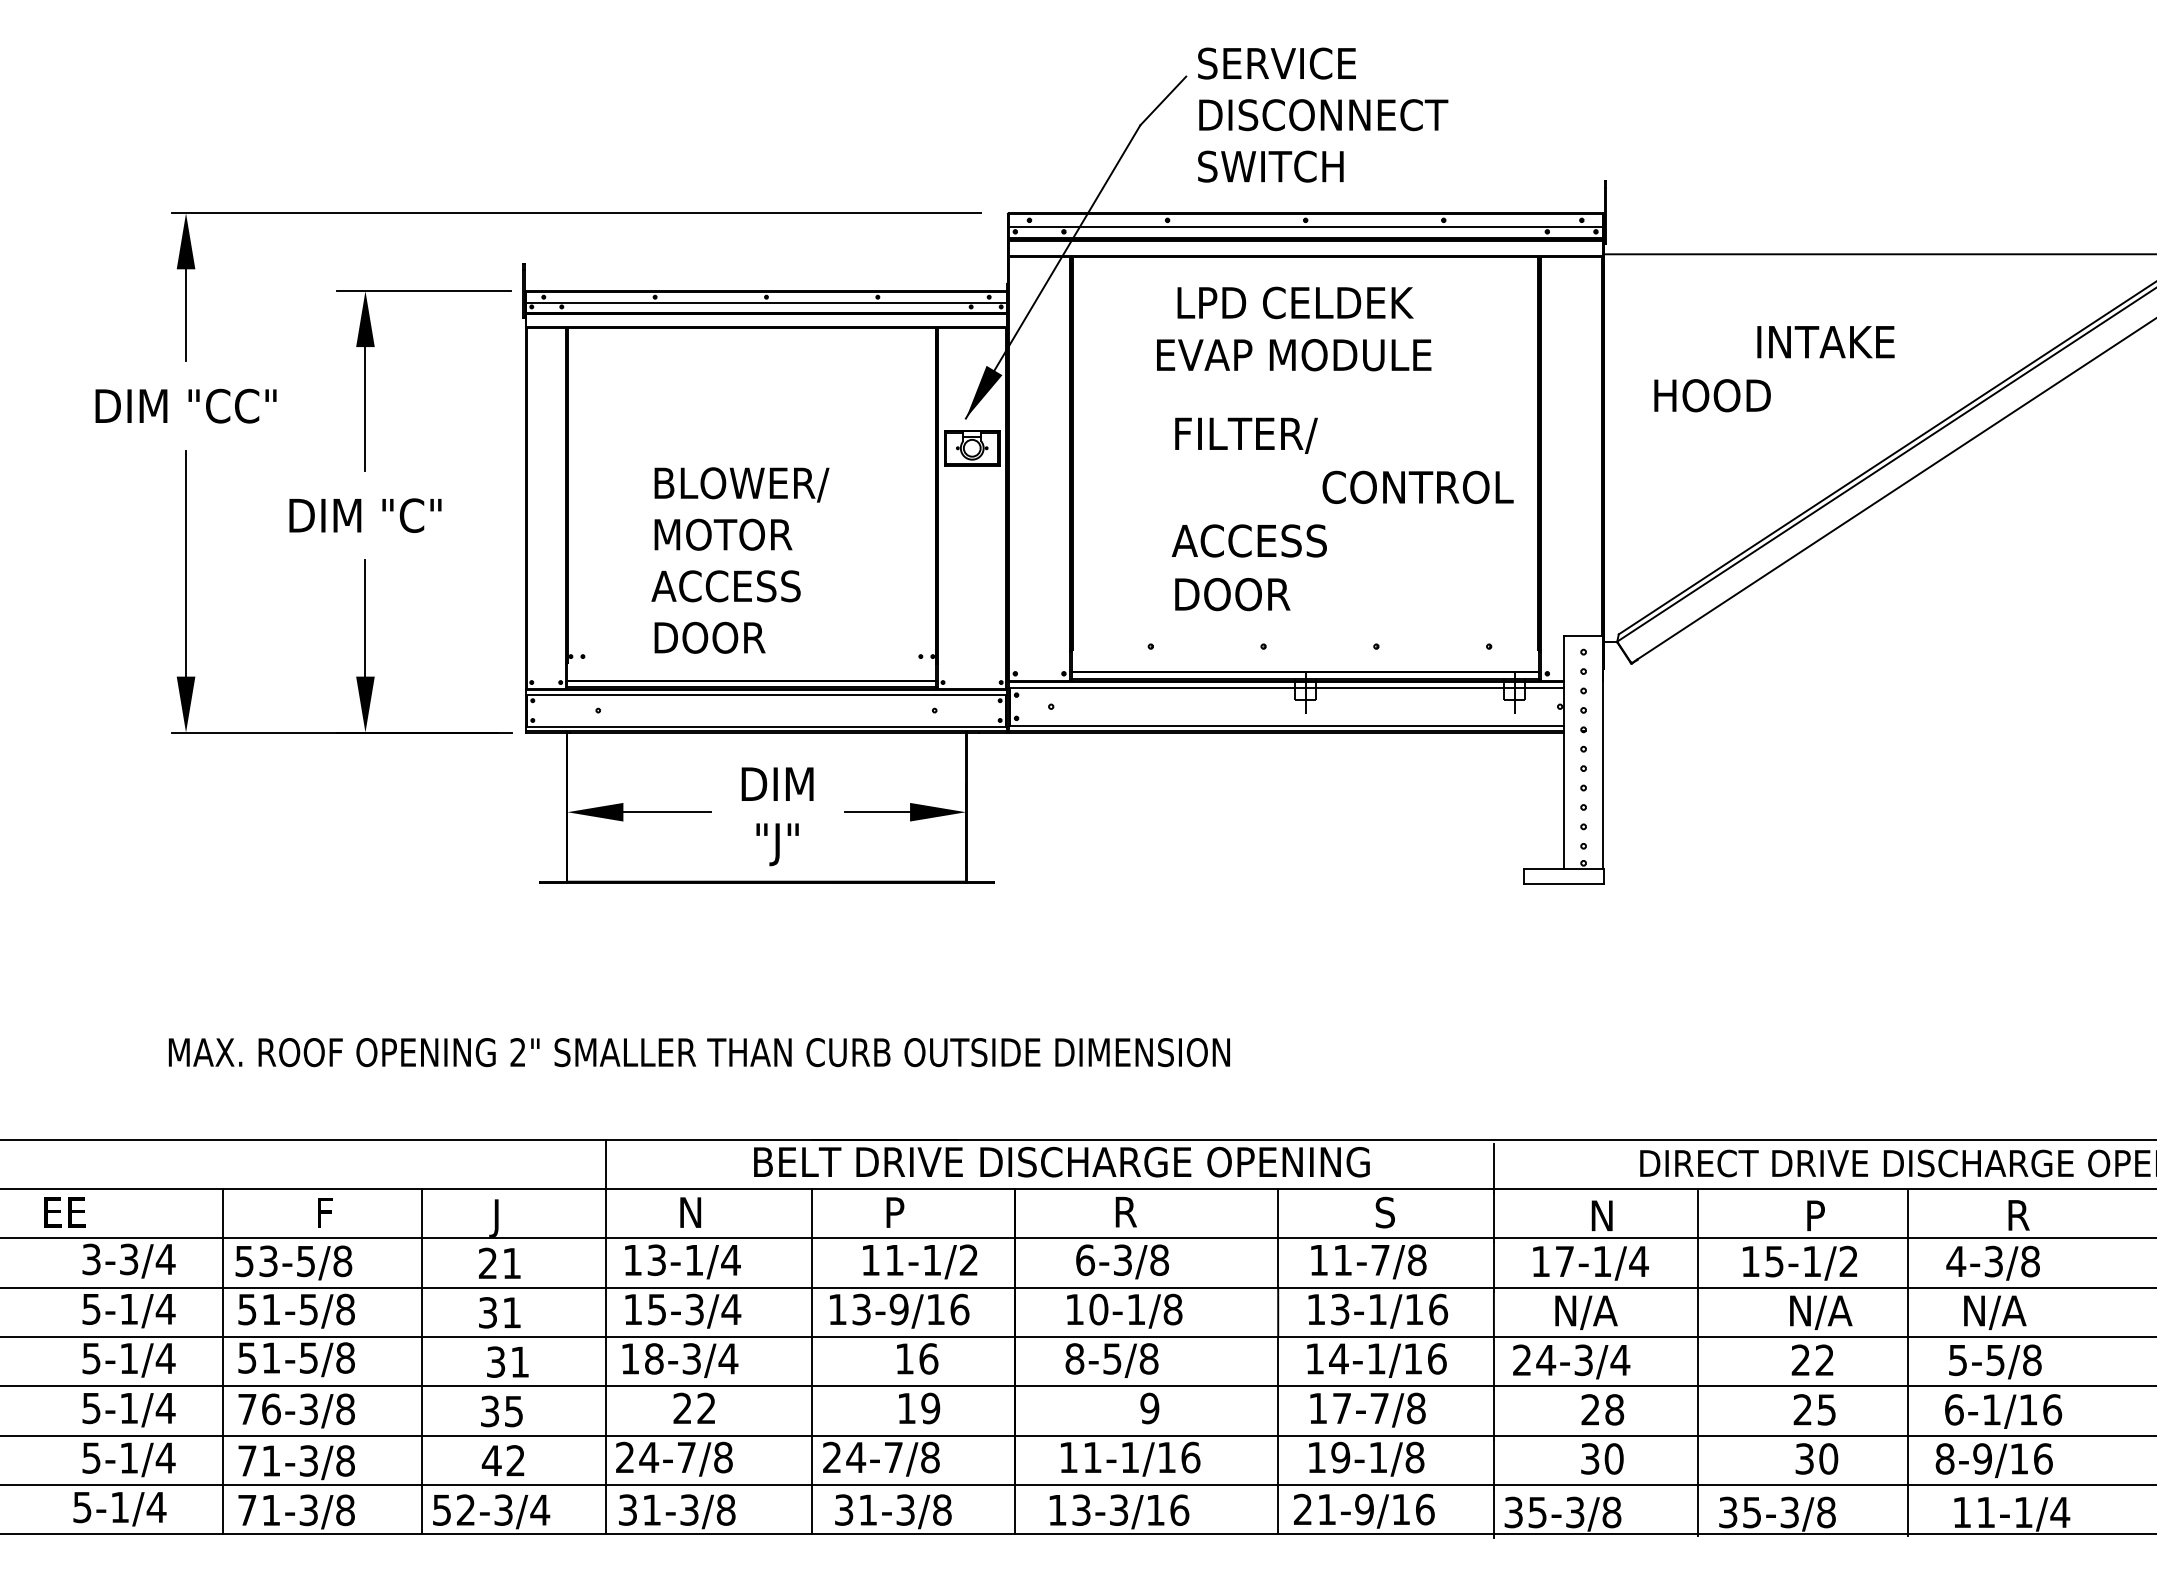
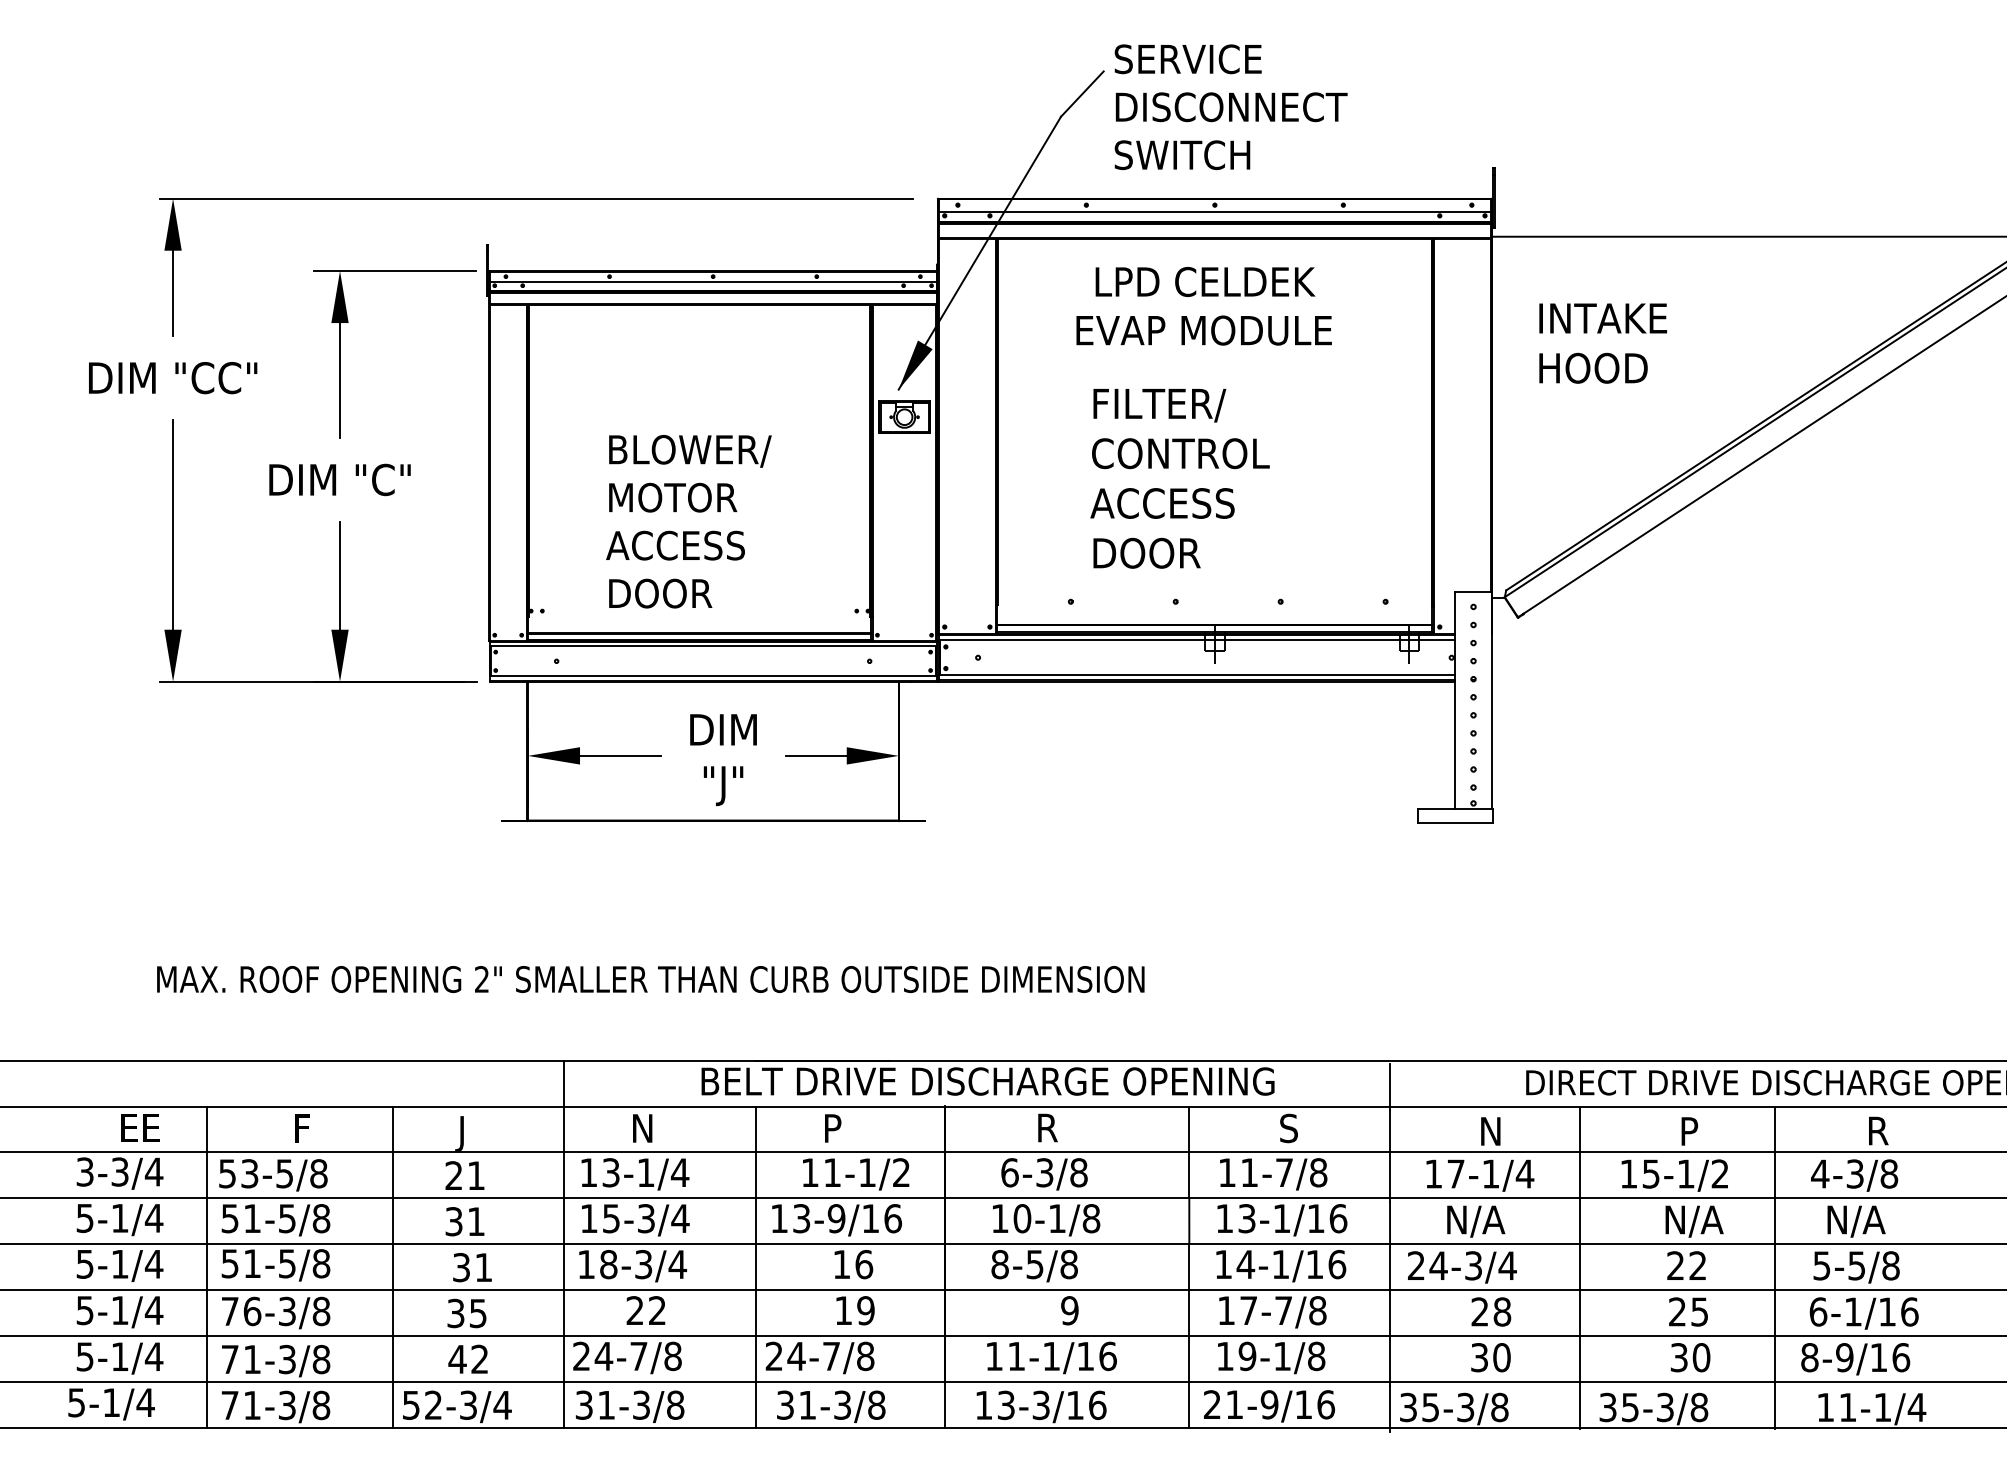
text: (1825, 342) -> (1602, 318), moved
text: (1417, 486) -> (1180, 452), moved
text: (64, 1212) -> (139, 1128), moved

